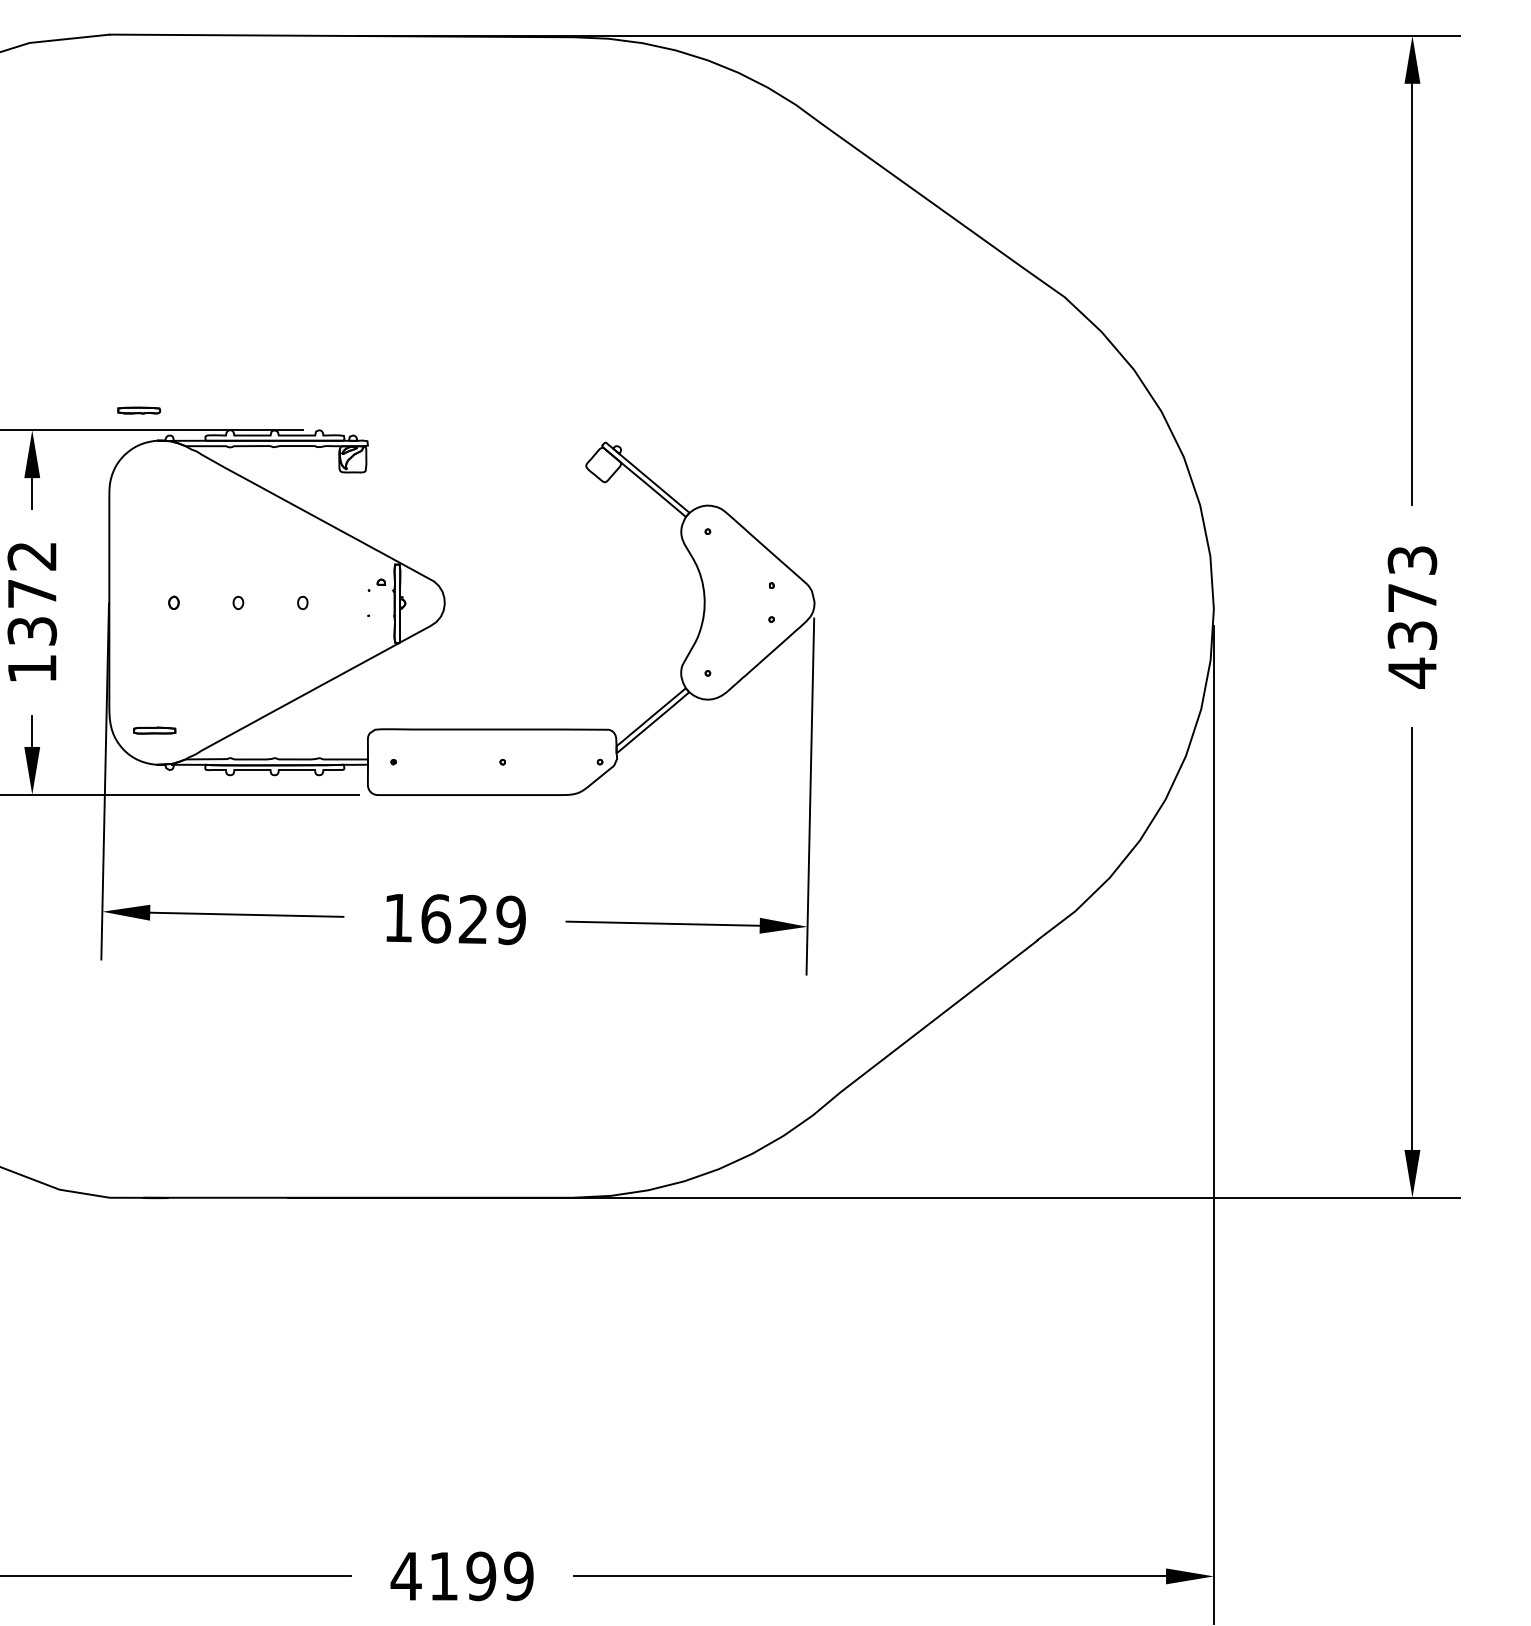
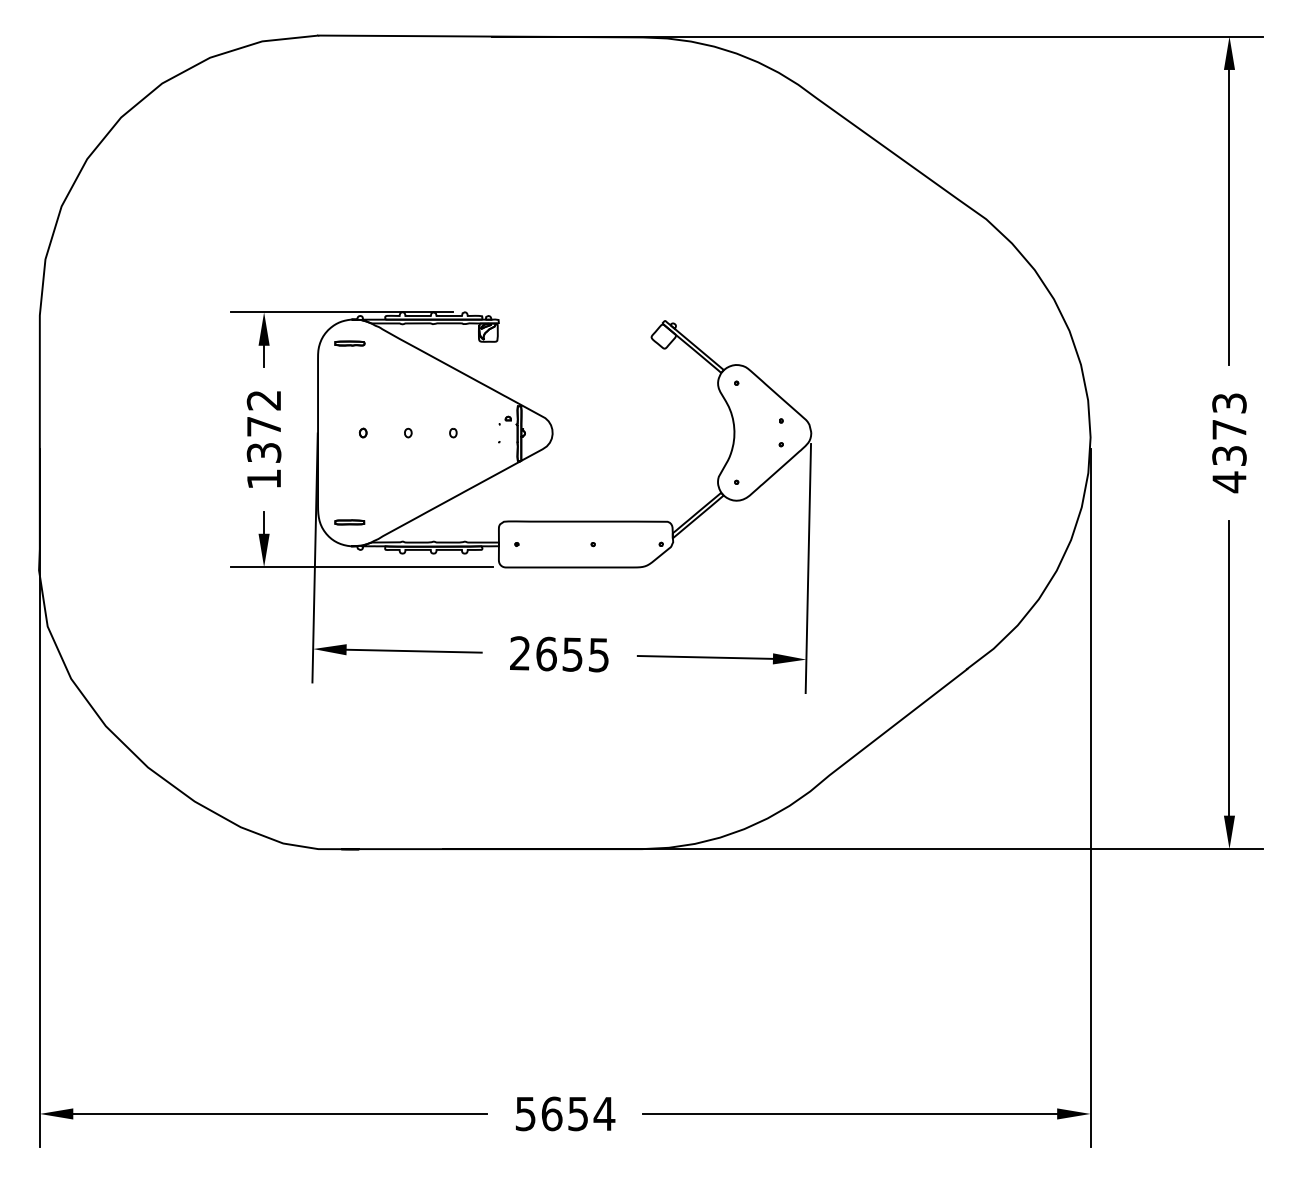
part: (138, 410) -> (349, 343), moved
text: (454, 919) -> (559, 654), 1629 -> 2655
text: (461, 1575) -> (564, 1113), 4199 -> 5654

